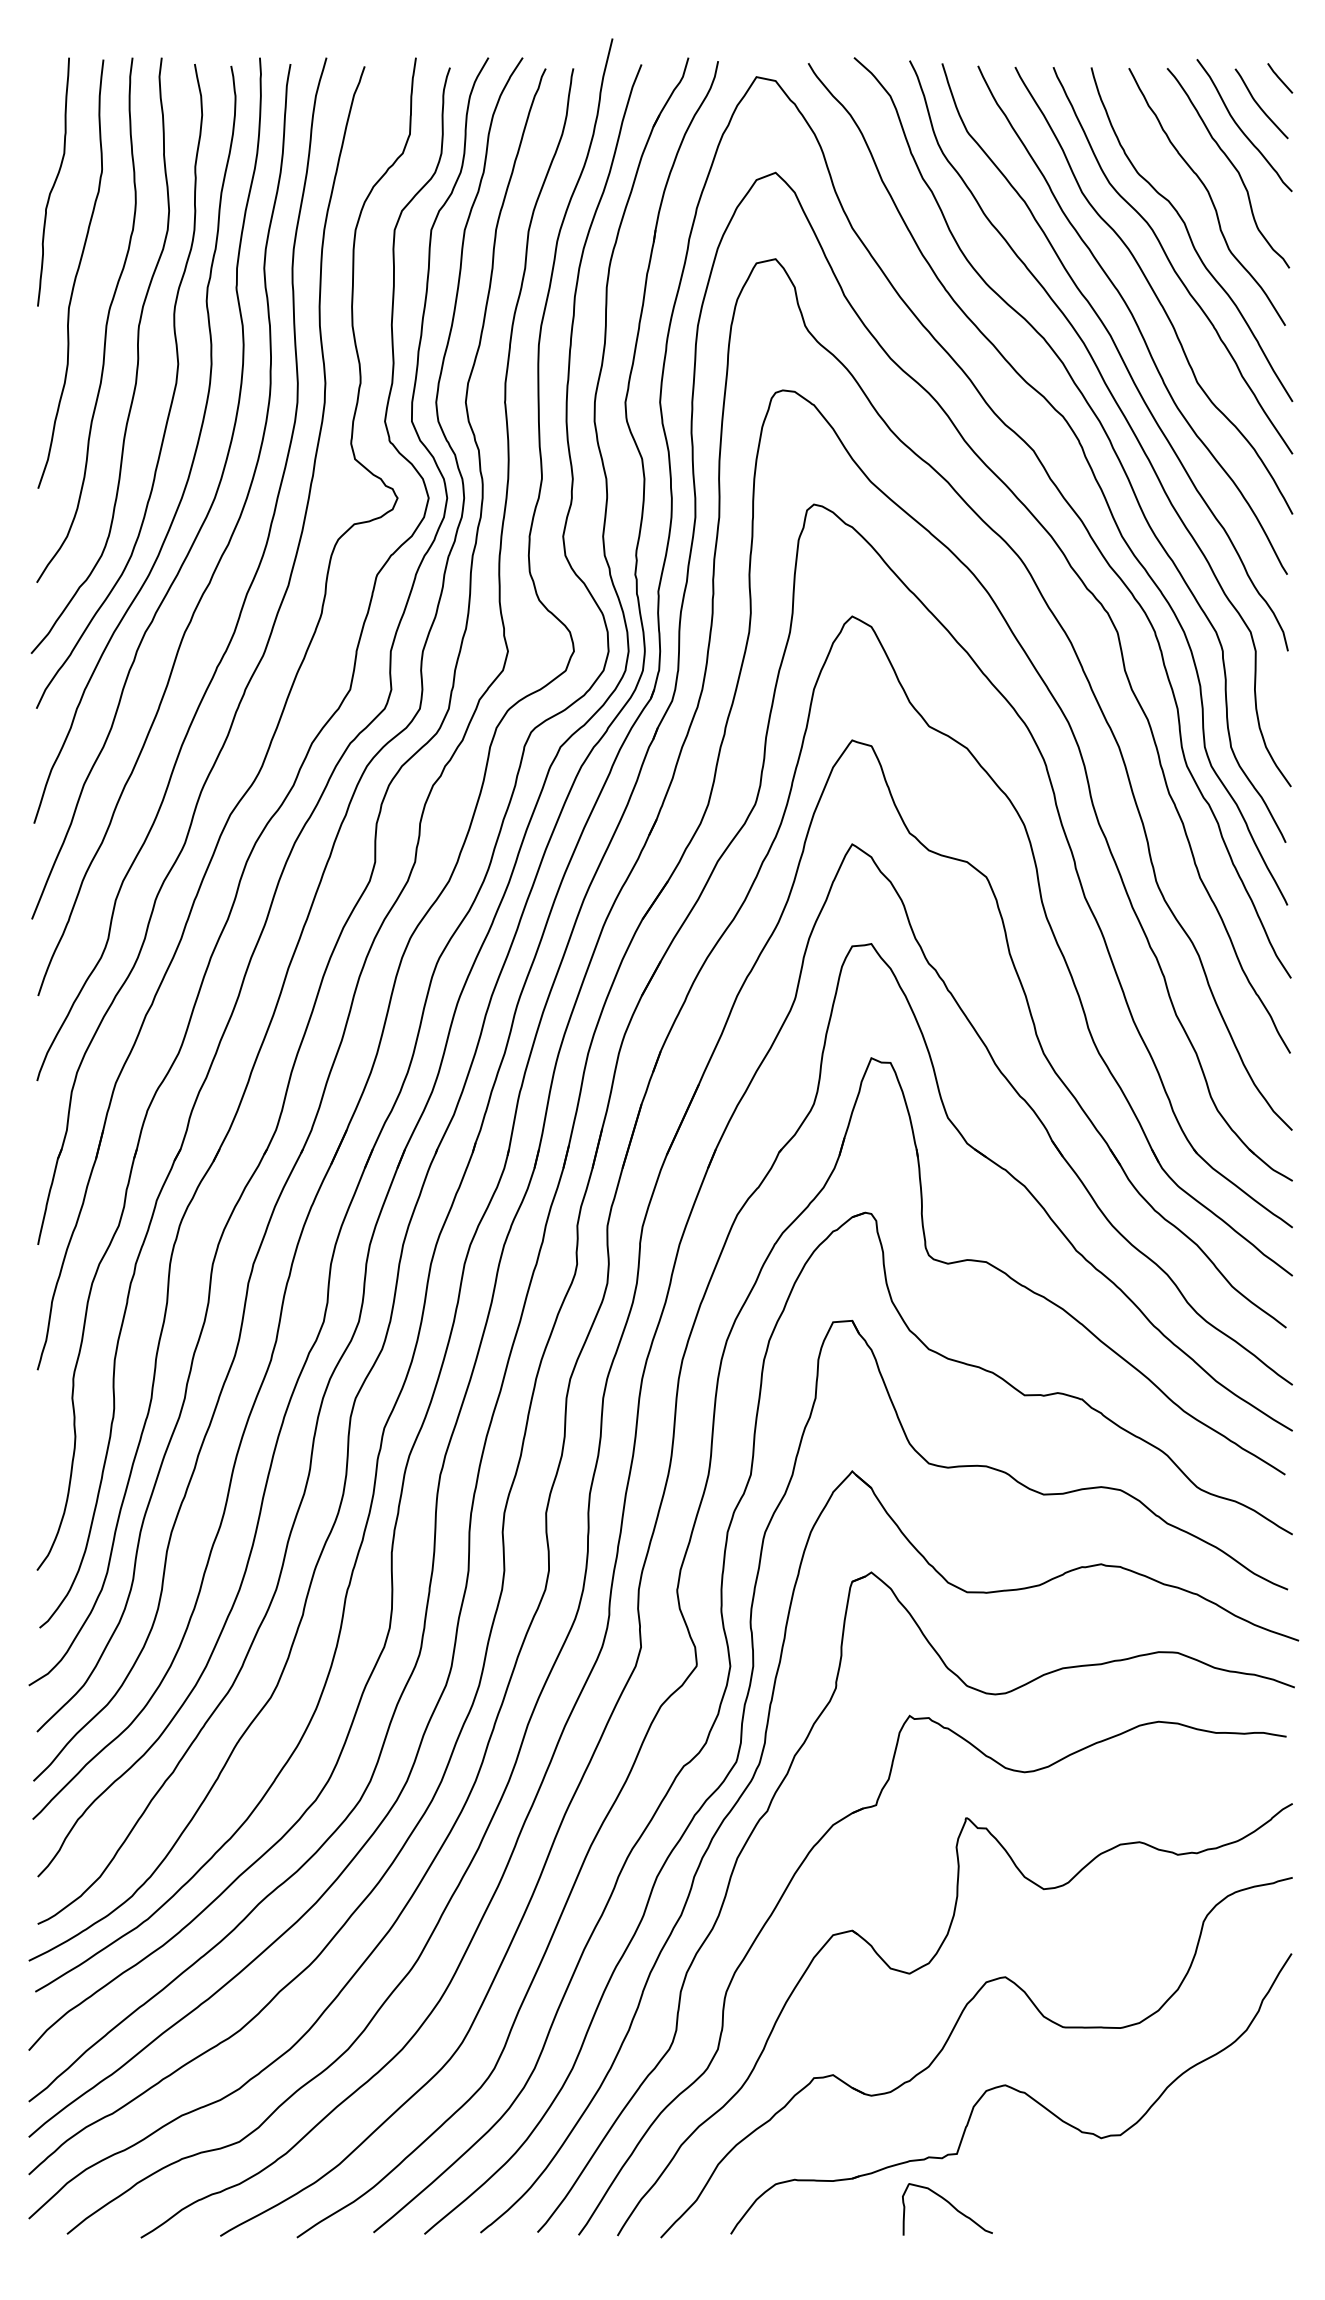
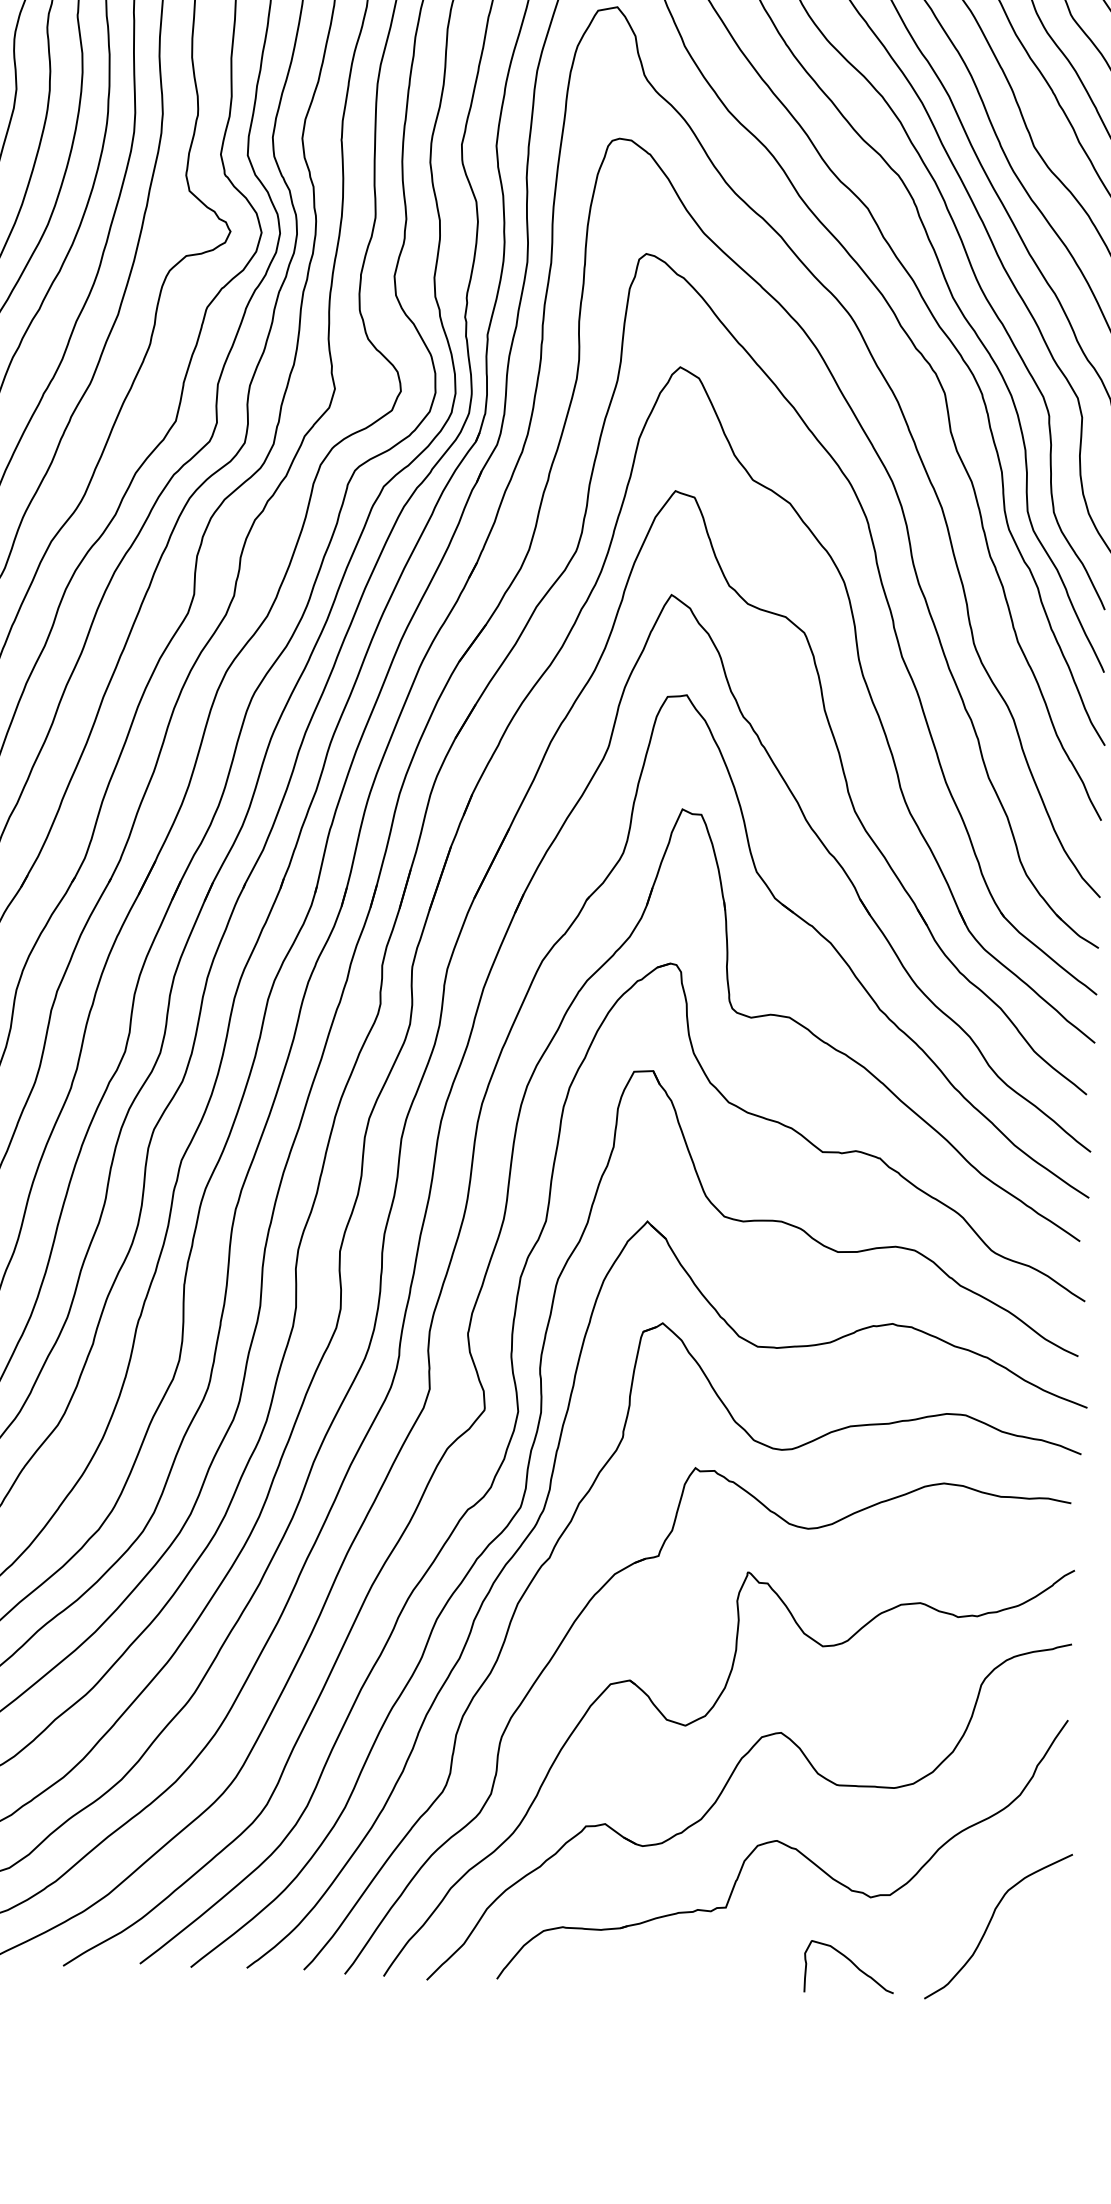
curve: (1222, 2158) -> (991, 1922), added
curve: (950, 2205) -> (852, 1964), moved

